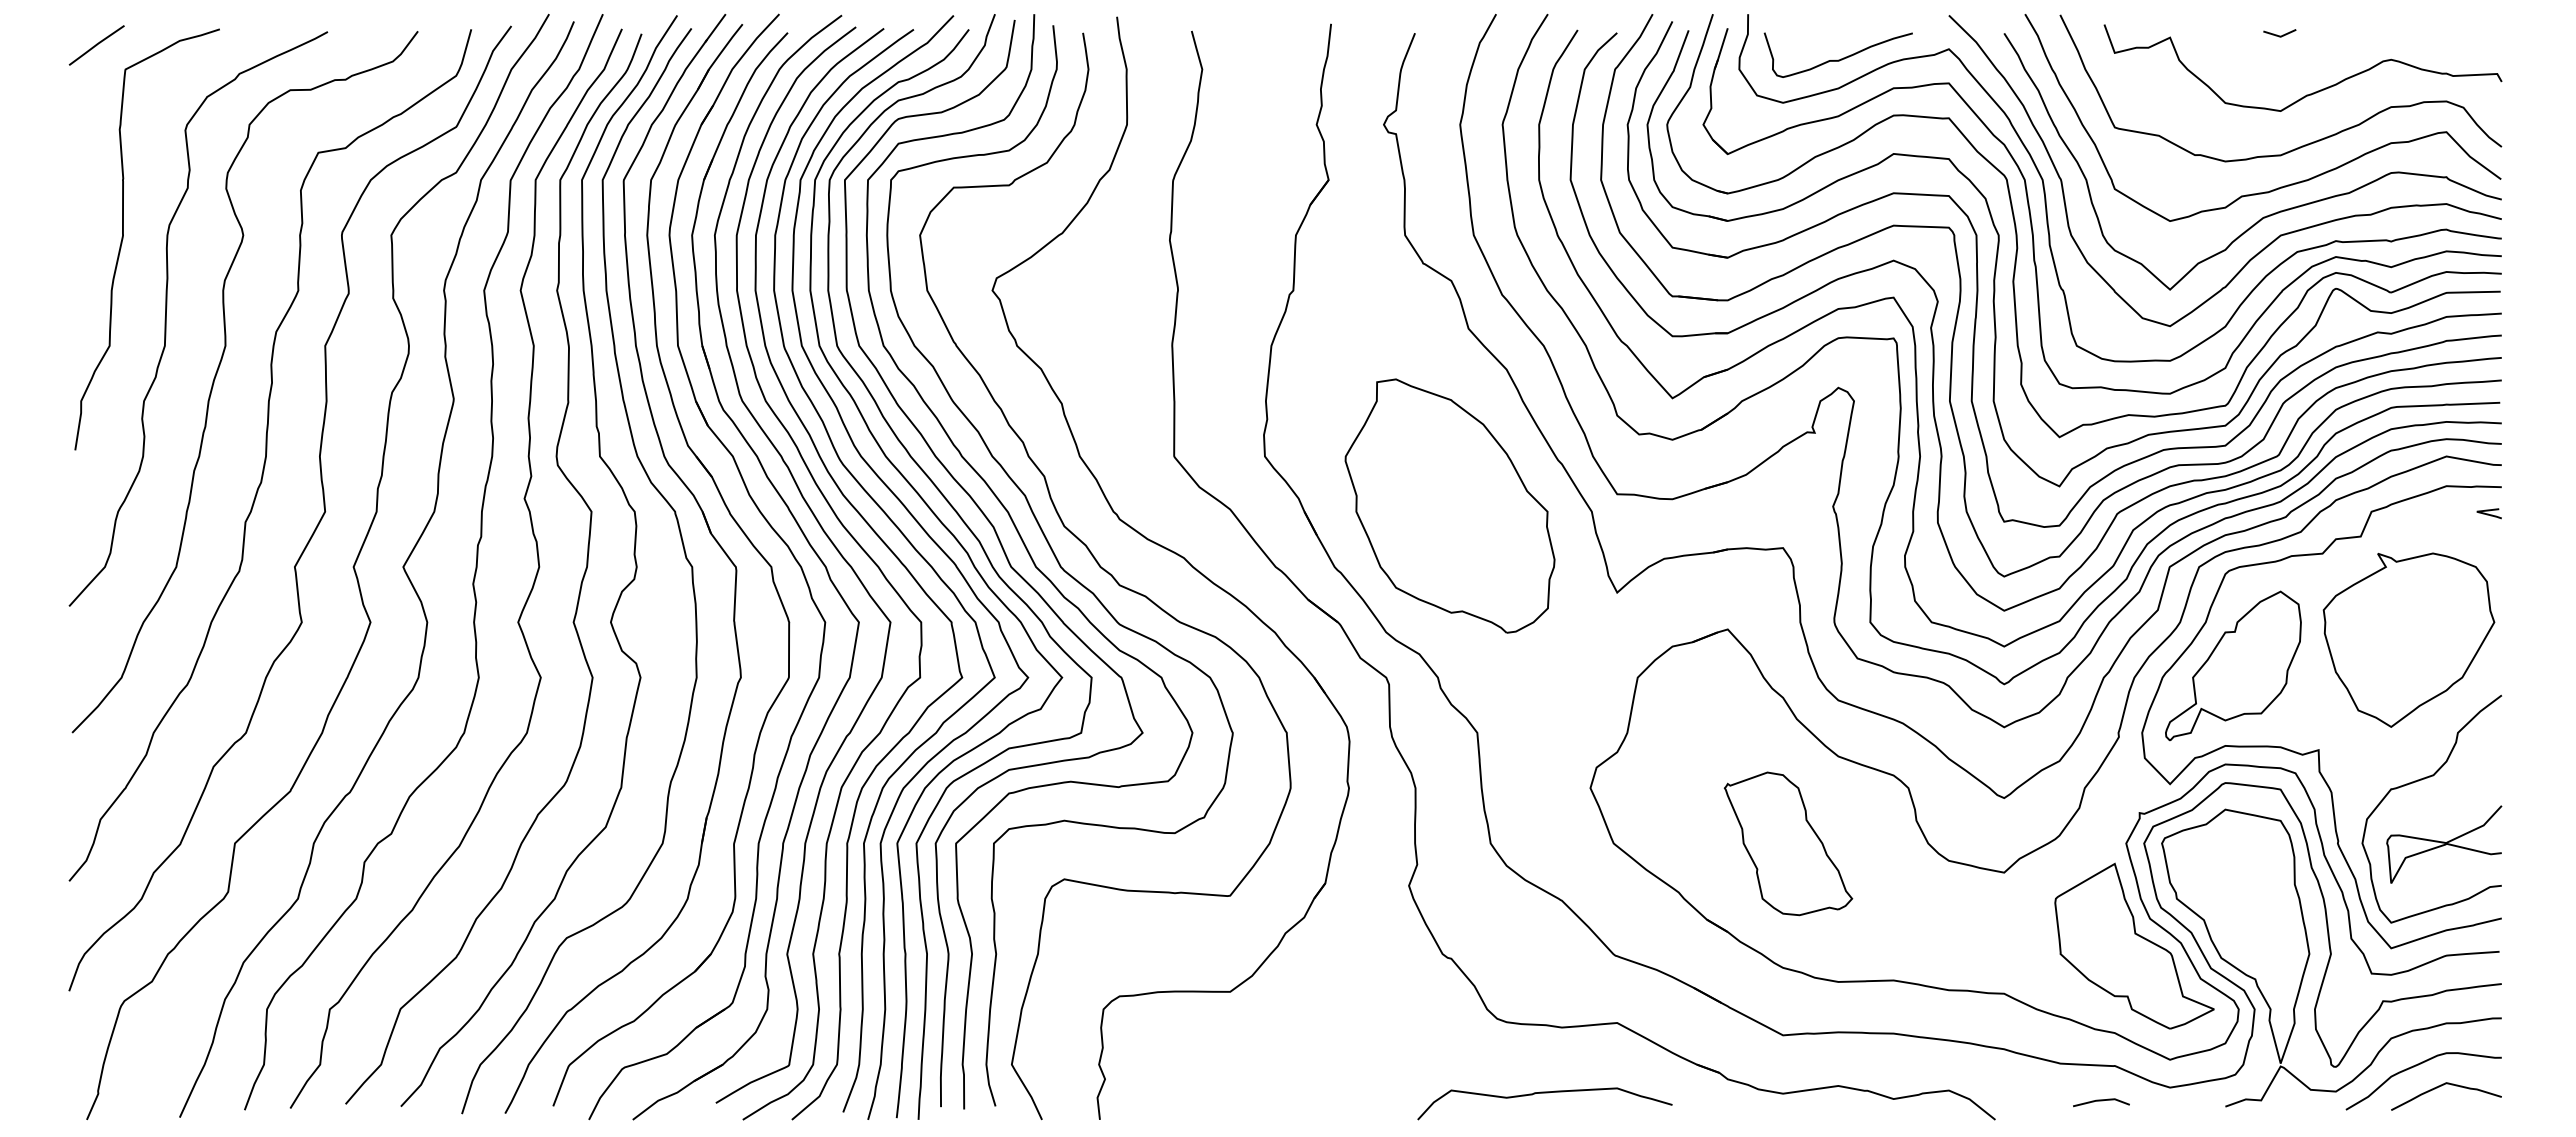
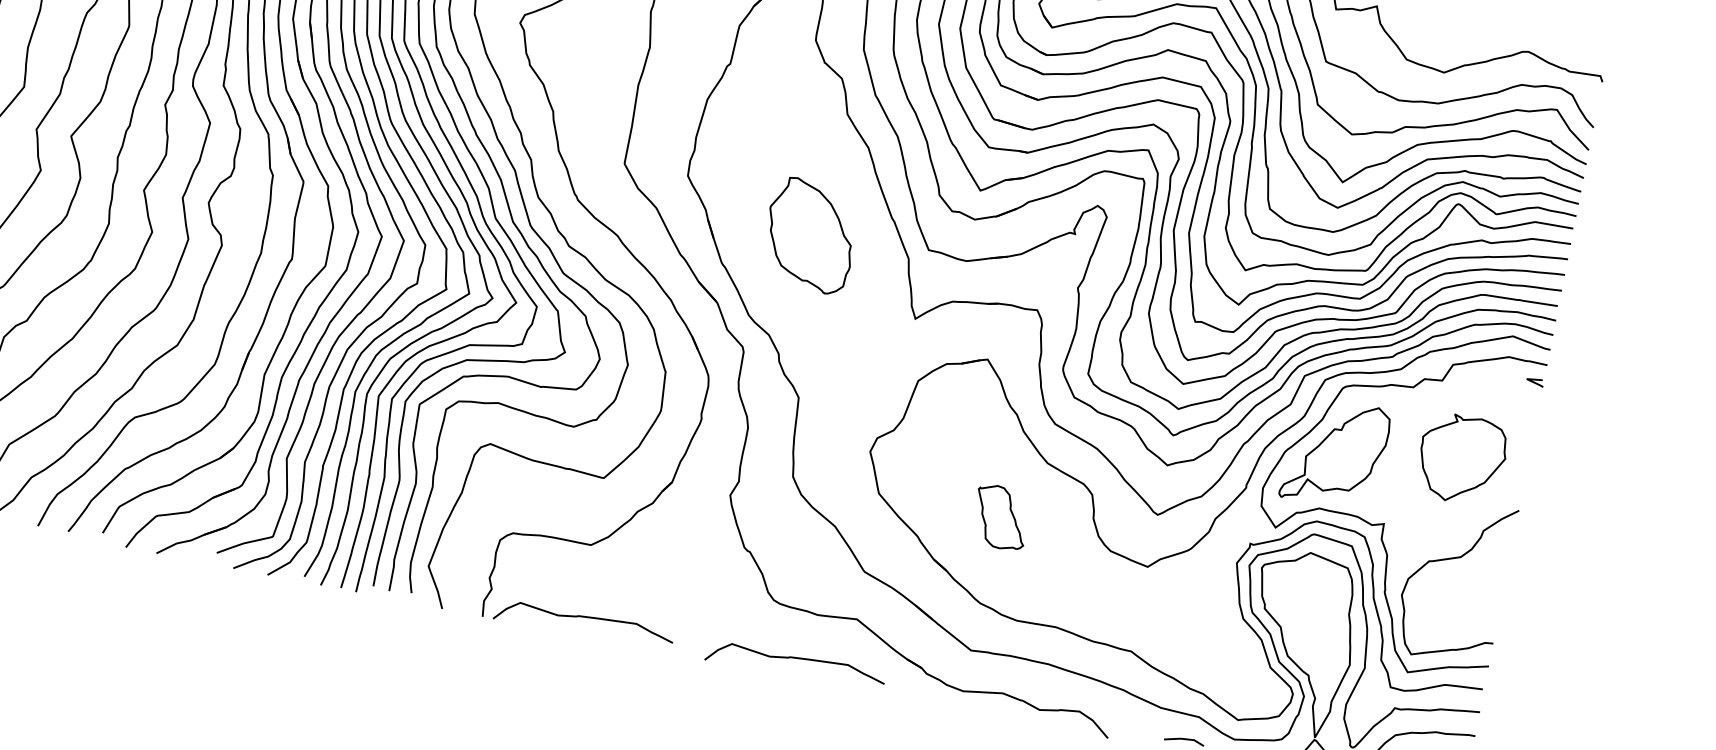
line: (2279, 35) -> (1453, 19), removed
part: (1449, 505) -> (810, 235), size x0.6
part: (2408, 639) -> (1461, 458), size x0.7
part: (1788, 843) -> (1001, 517), size x0.6
curve: (2444, 844) -> (1458, 607), removed
part: (2134, 945) -> (1228, 635), removed
curve: (1241, 1093) -> (585, 617), added

